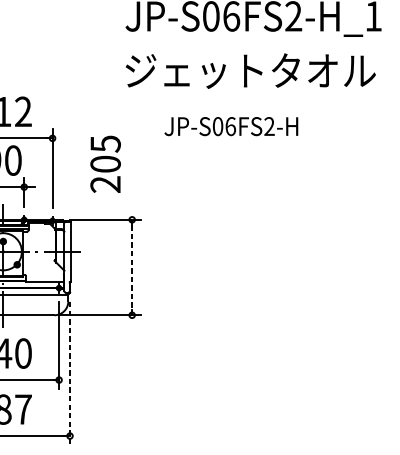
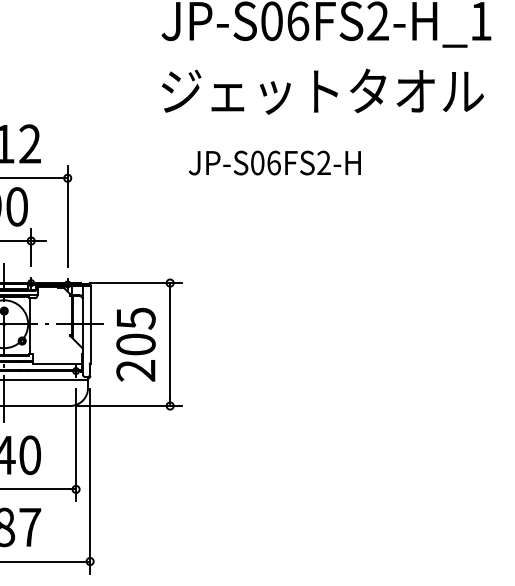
text: (231, 126) -> (274, 162), moved
text: (105, 164) -> (135, 344), moved
line: (132, 268) -> (170, 345), dashed -> solid
line: (70, 373) -> (90, 481), dashed -> solid

